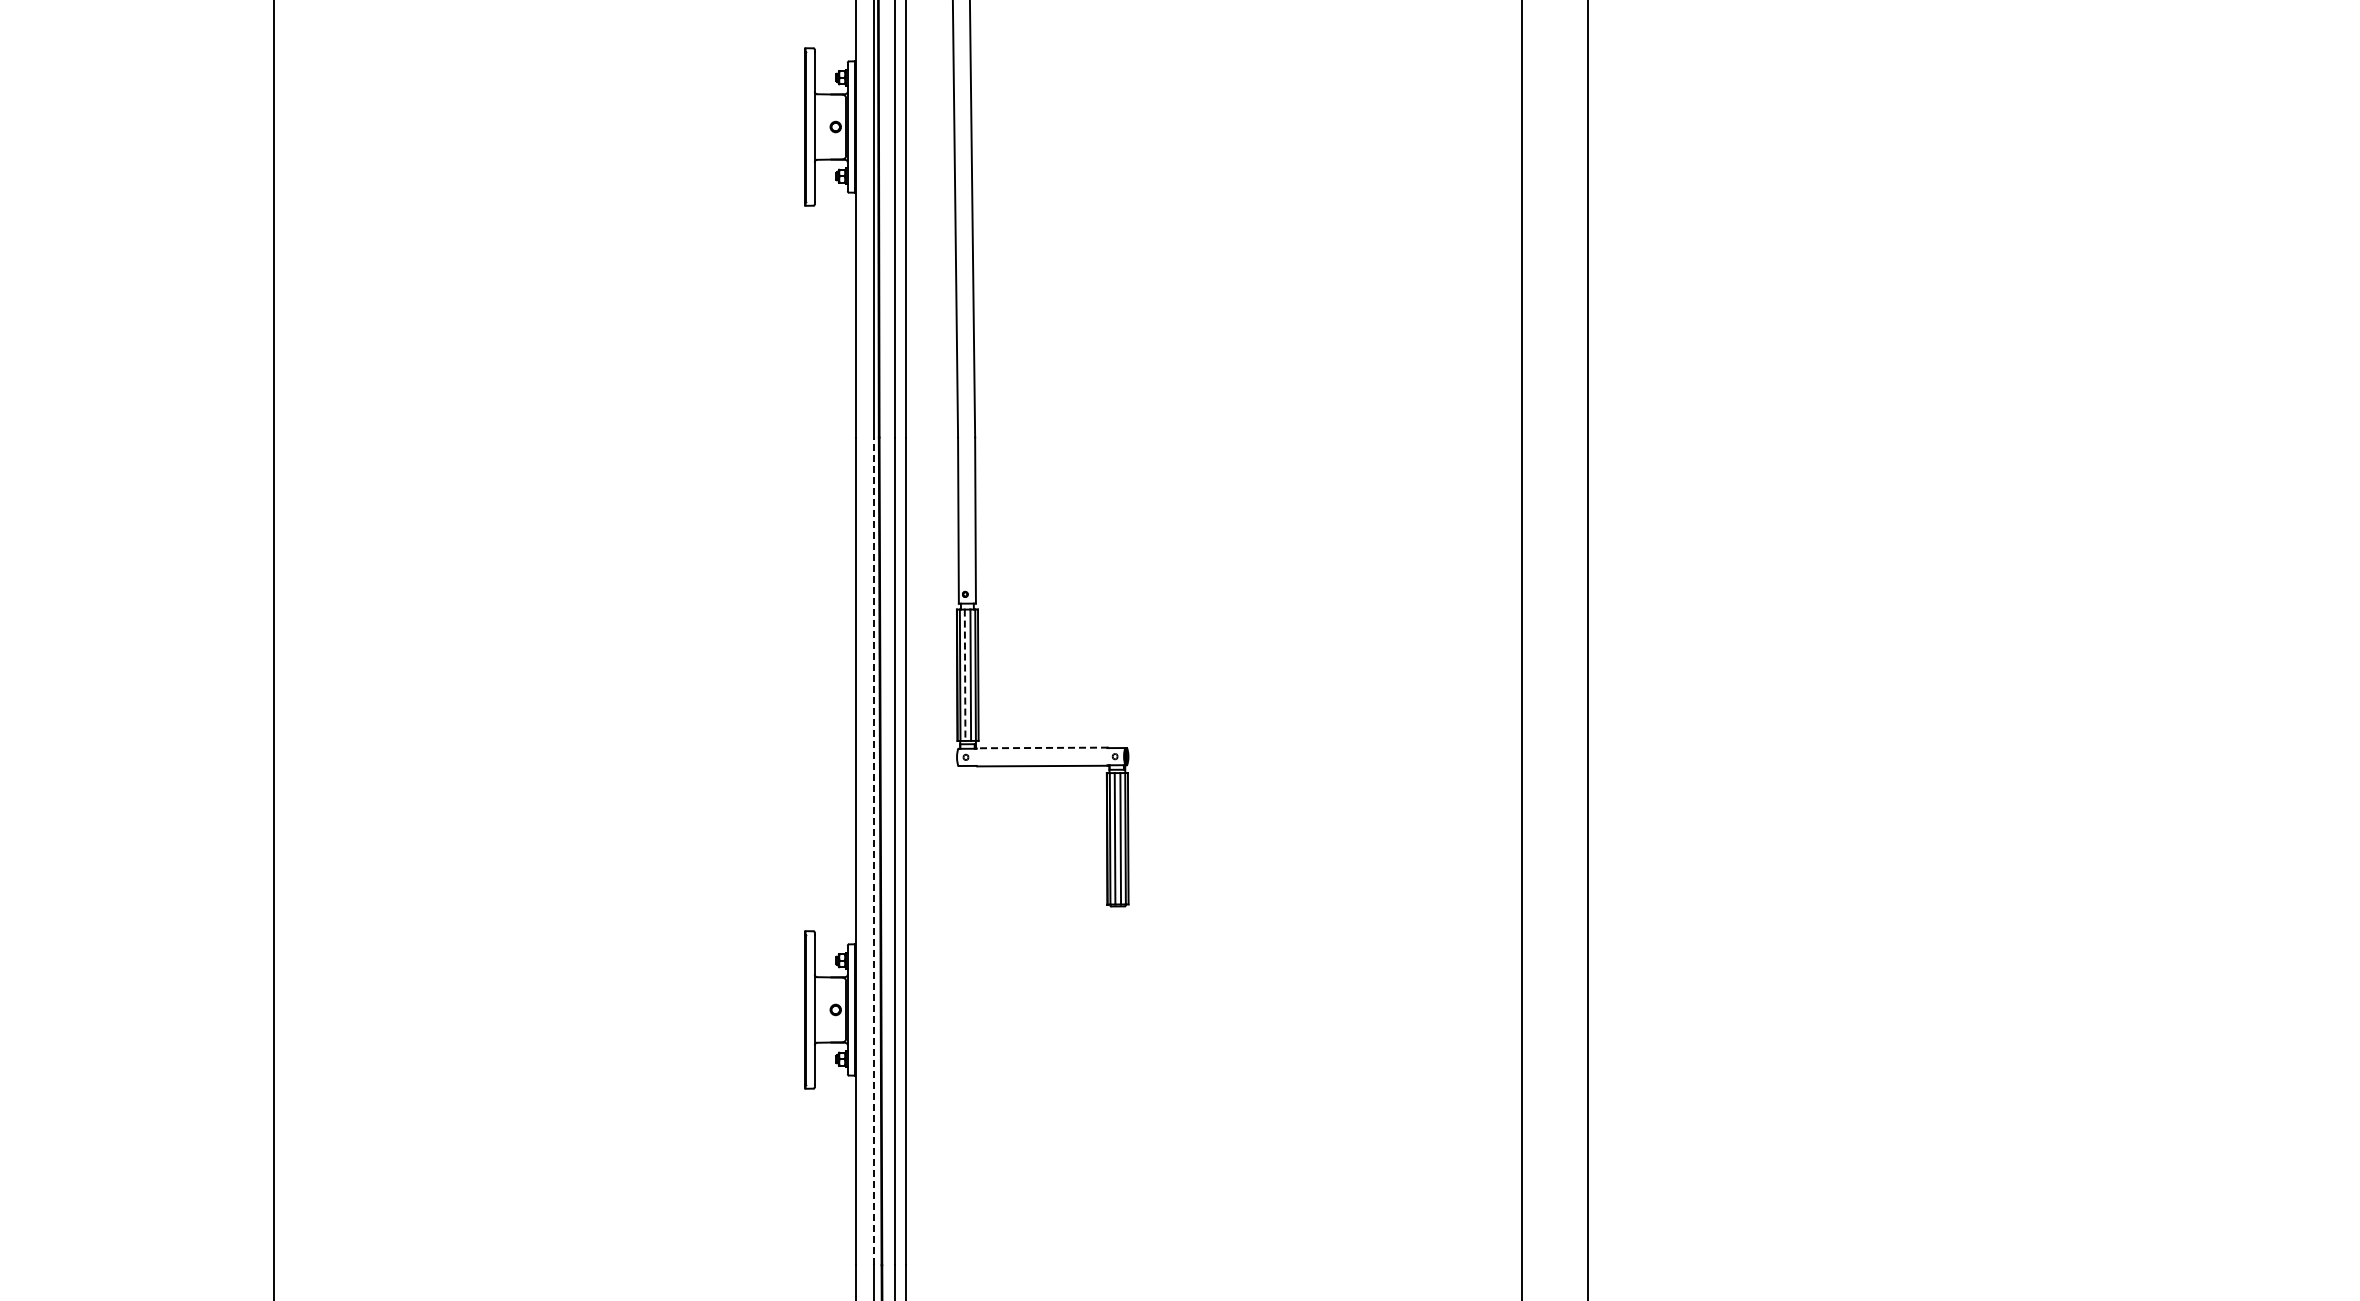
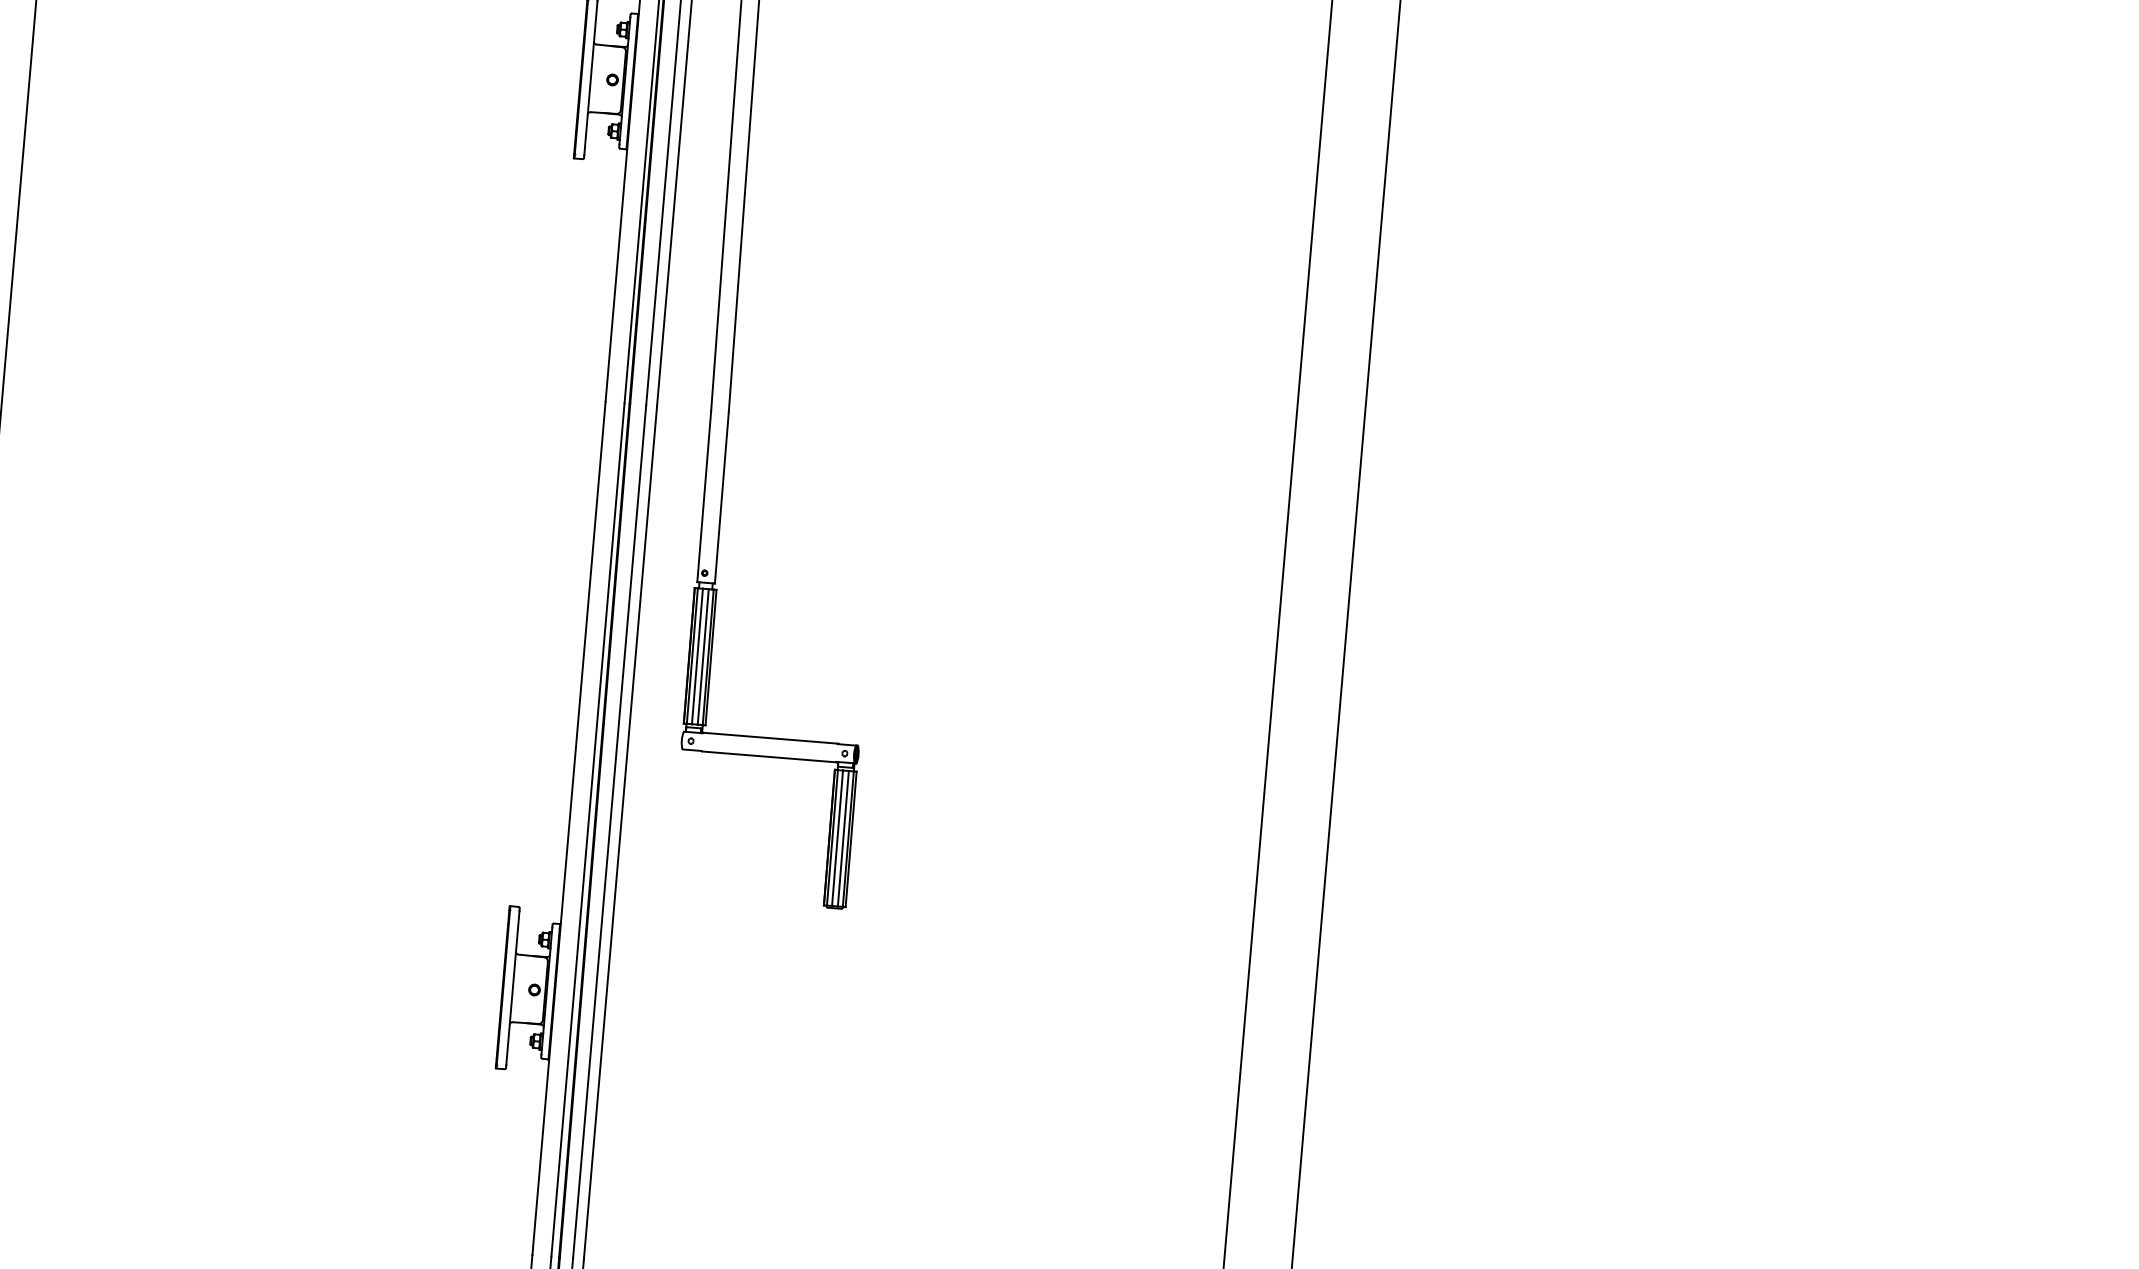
line: (965, 675) -> (697, 656), dashed -> solid
line: (1042, 747) -> (770, 737), dashed -> solid
line: (874, 851) -> (588, 830), dashed -> solid

